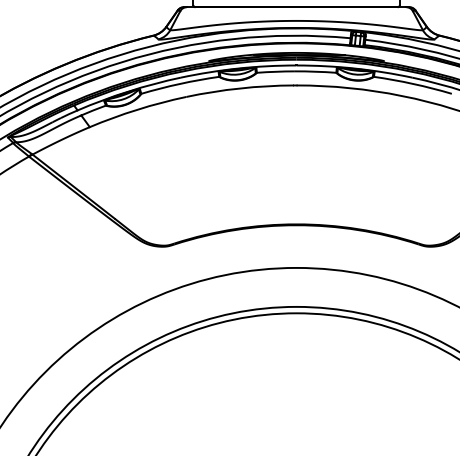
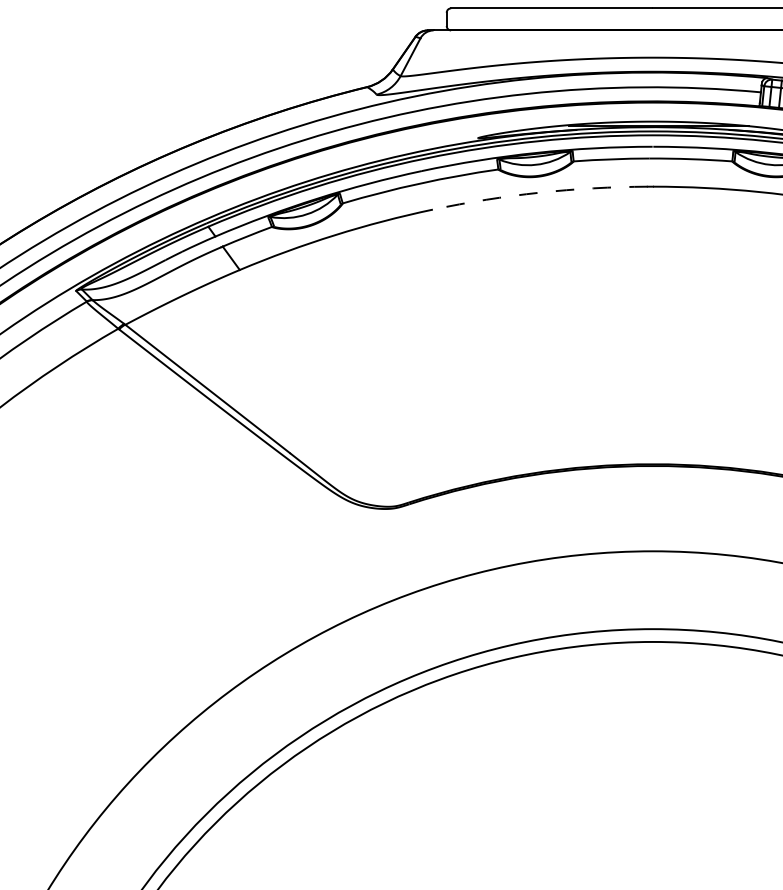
arc: (239, 88) -> (538, 192), solid -> dashed

